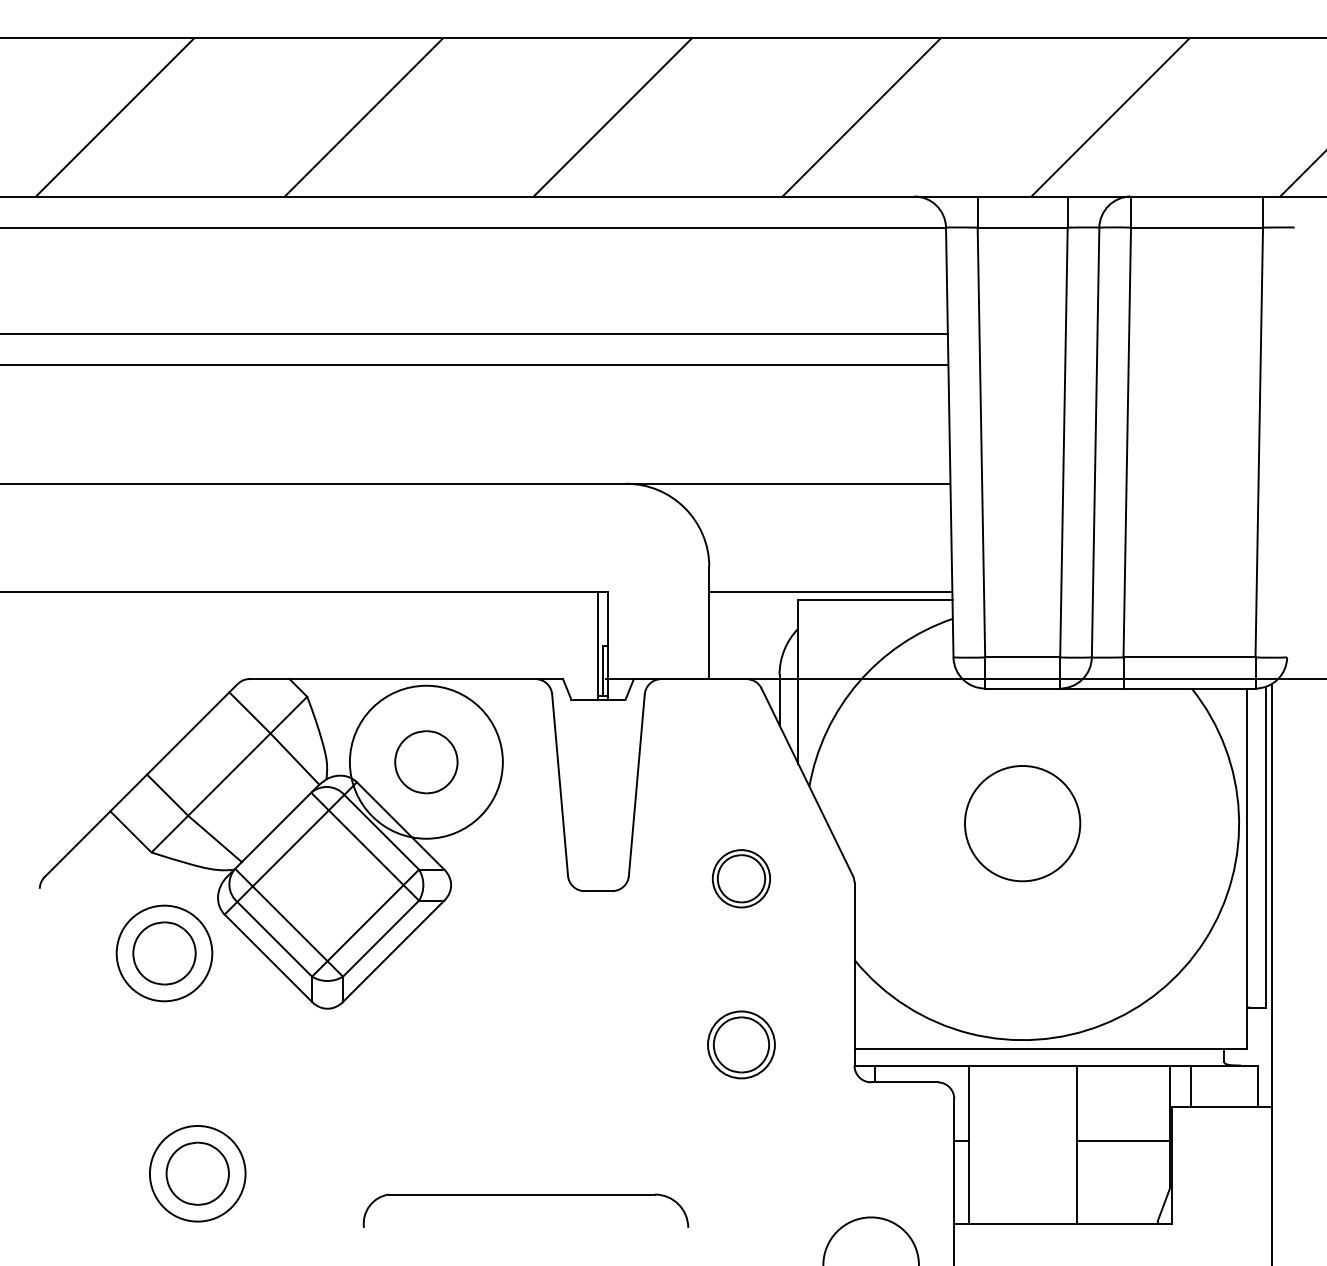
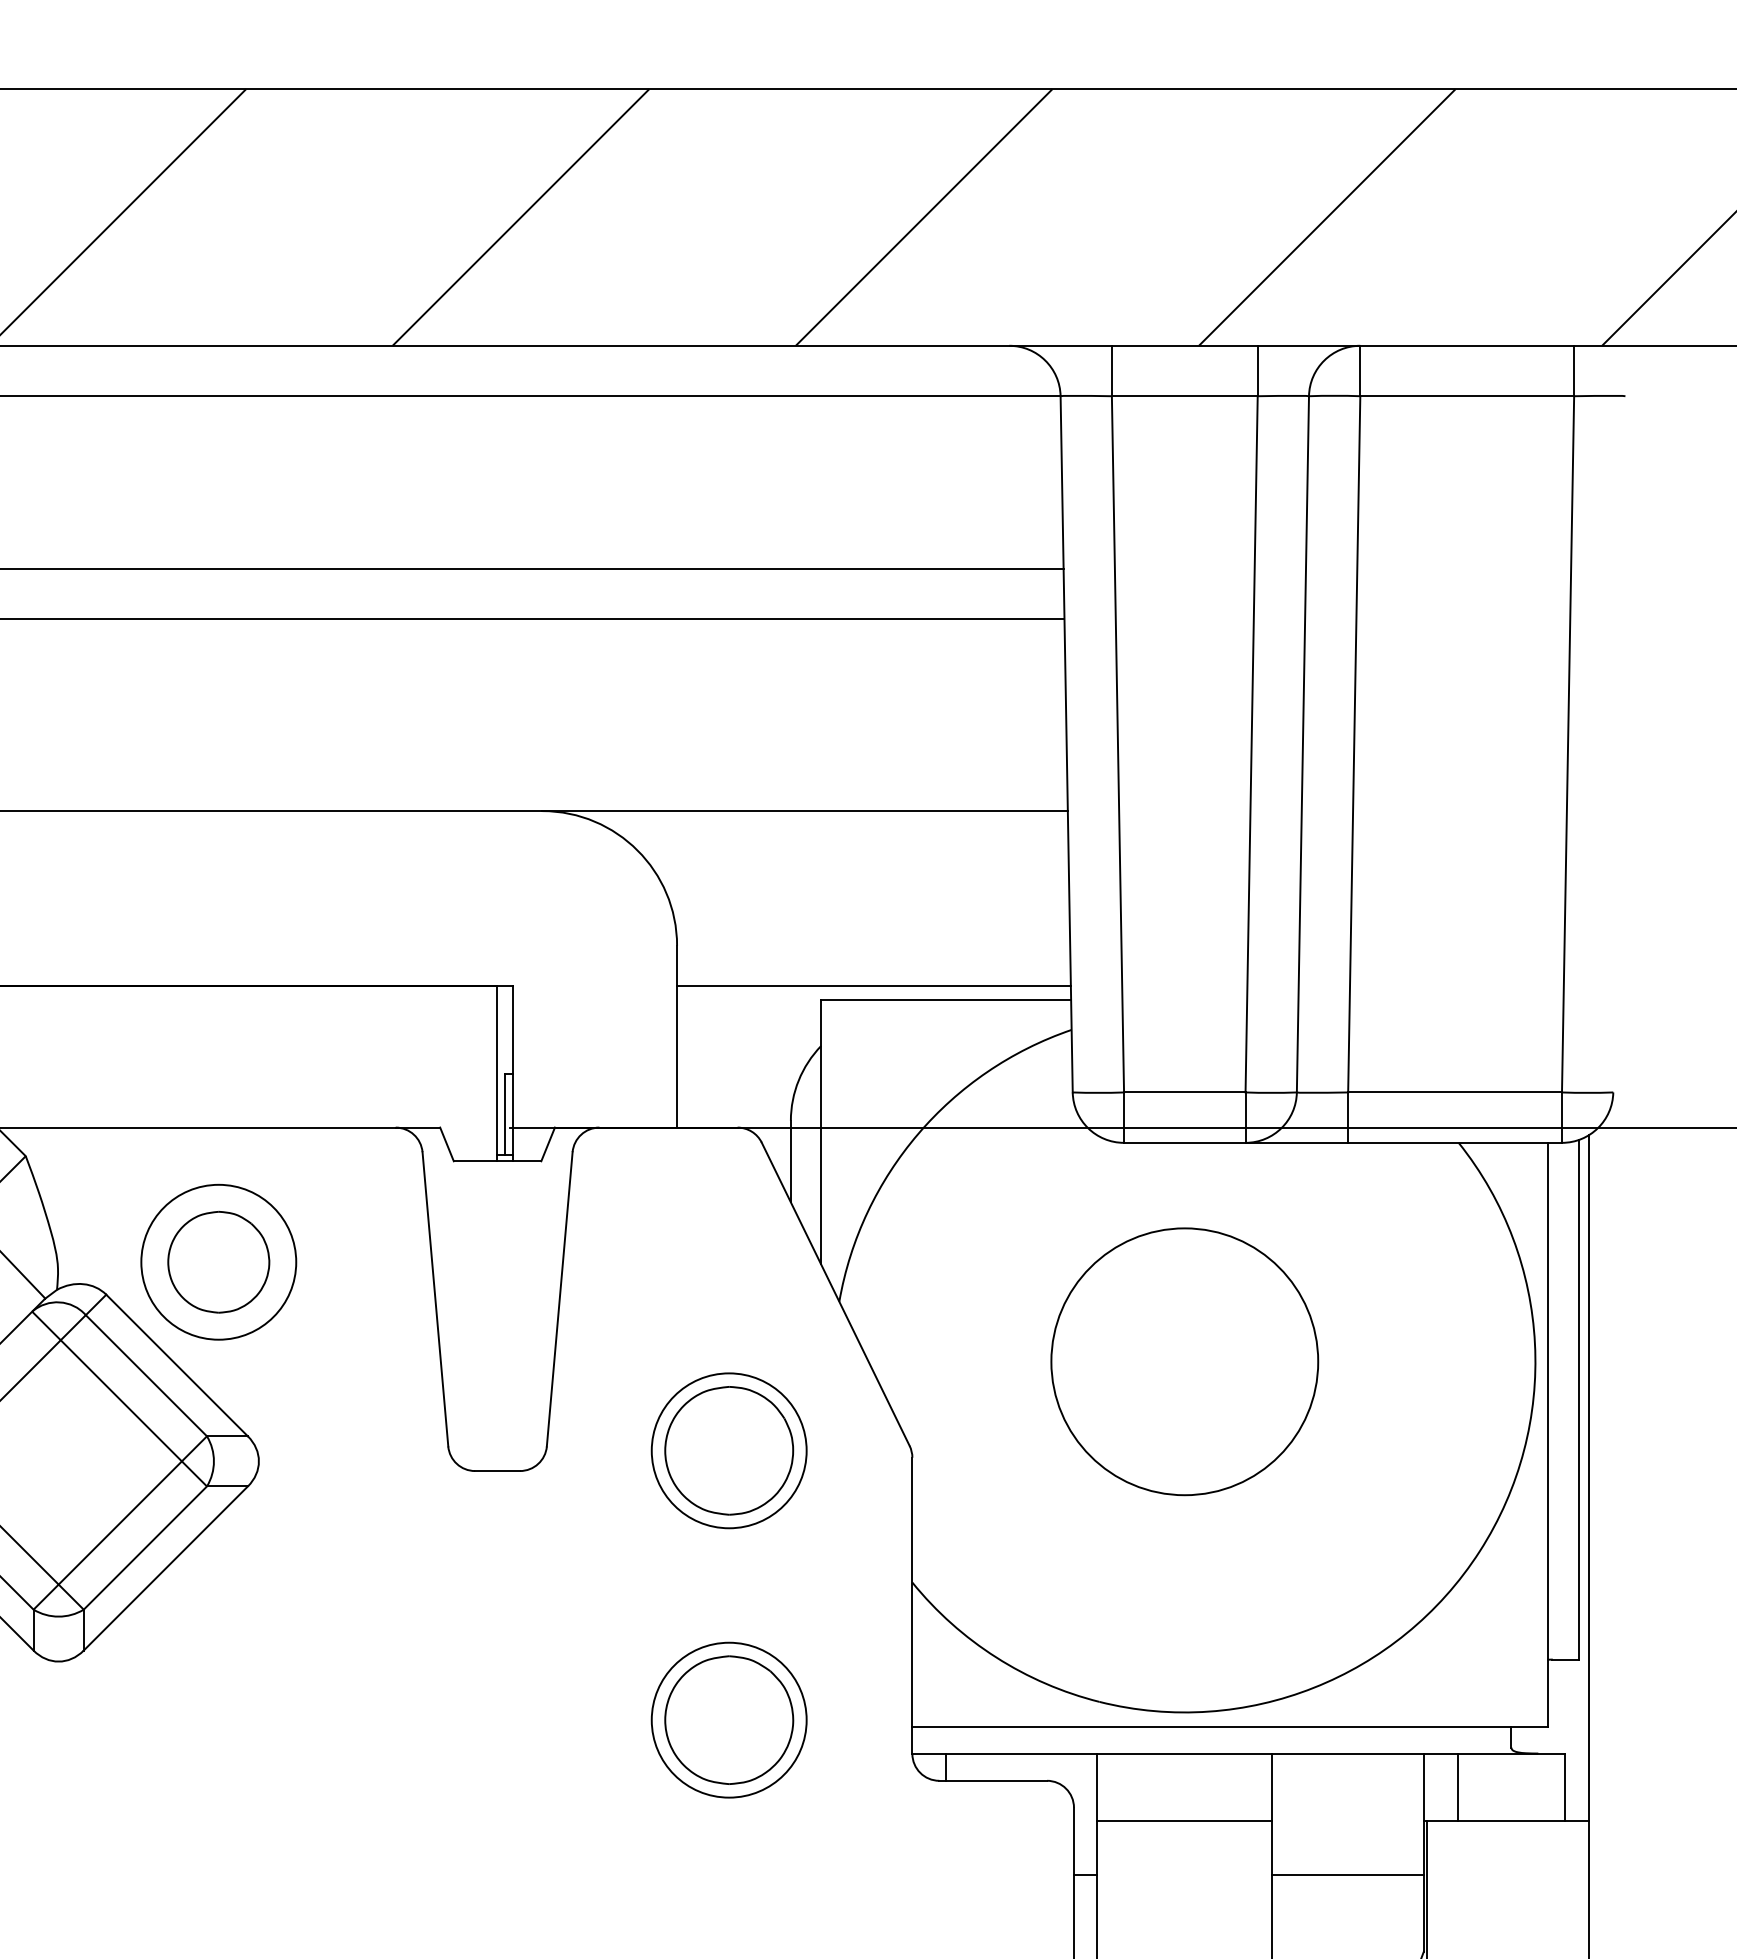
circle: (426, 762) -> (218, 1262), size x0.62
circle: (1022, 823) -> (1184, 1361), size x1.43
part: (741, 878) -> (729, 1450), size x1.67
part: (741, 1044) -> (729, 1719), size x1.43
line: (1022, 1107) -> (1184, 1821), added

